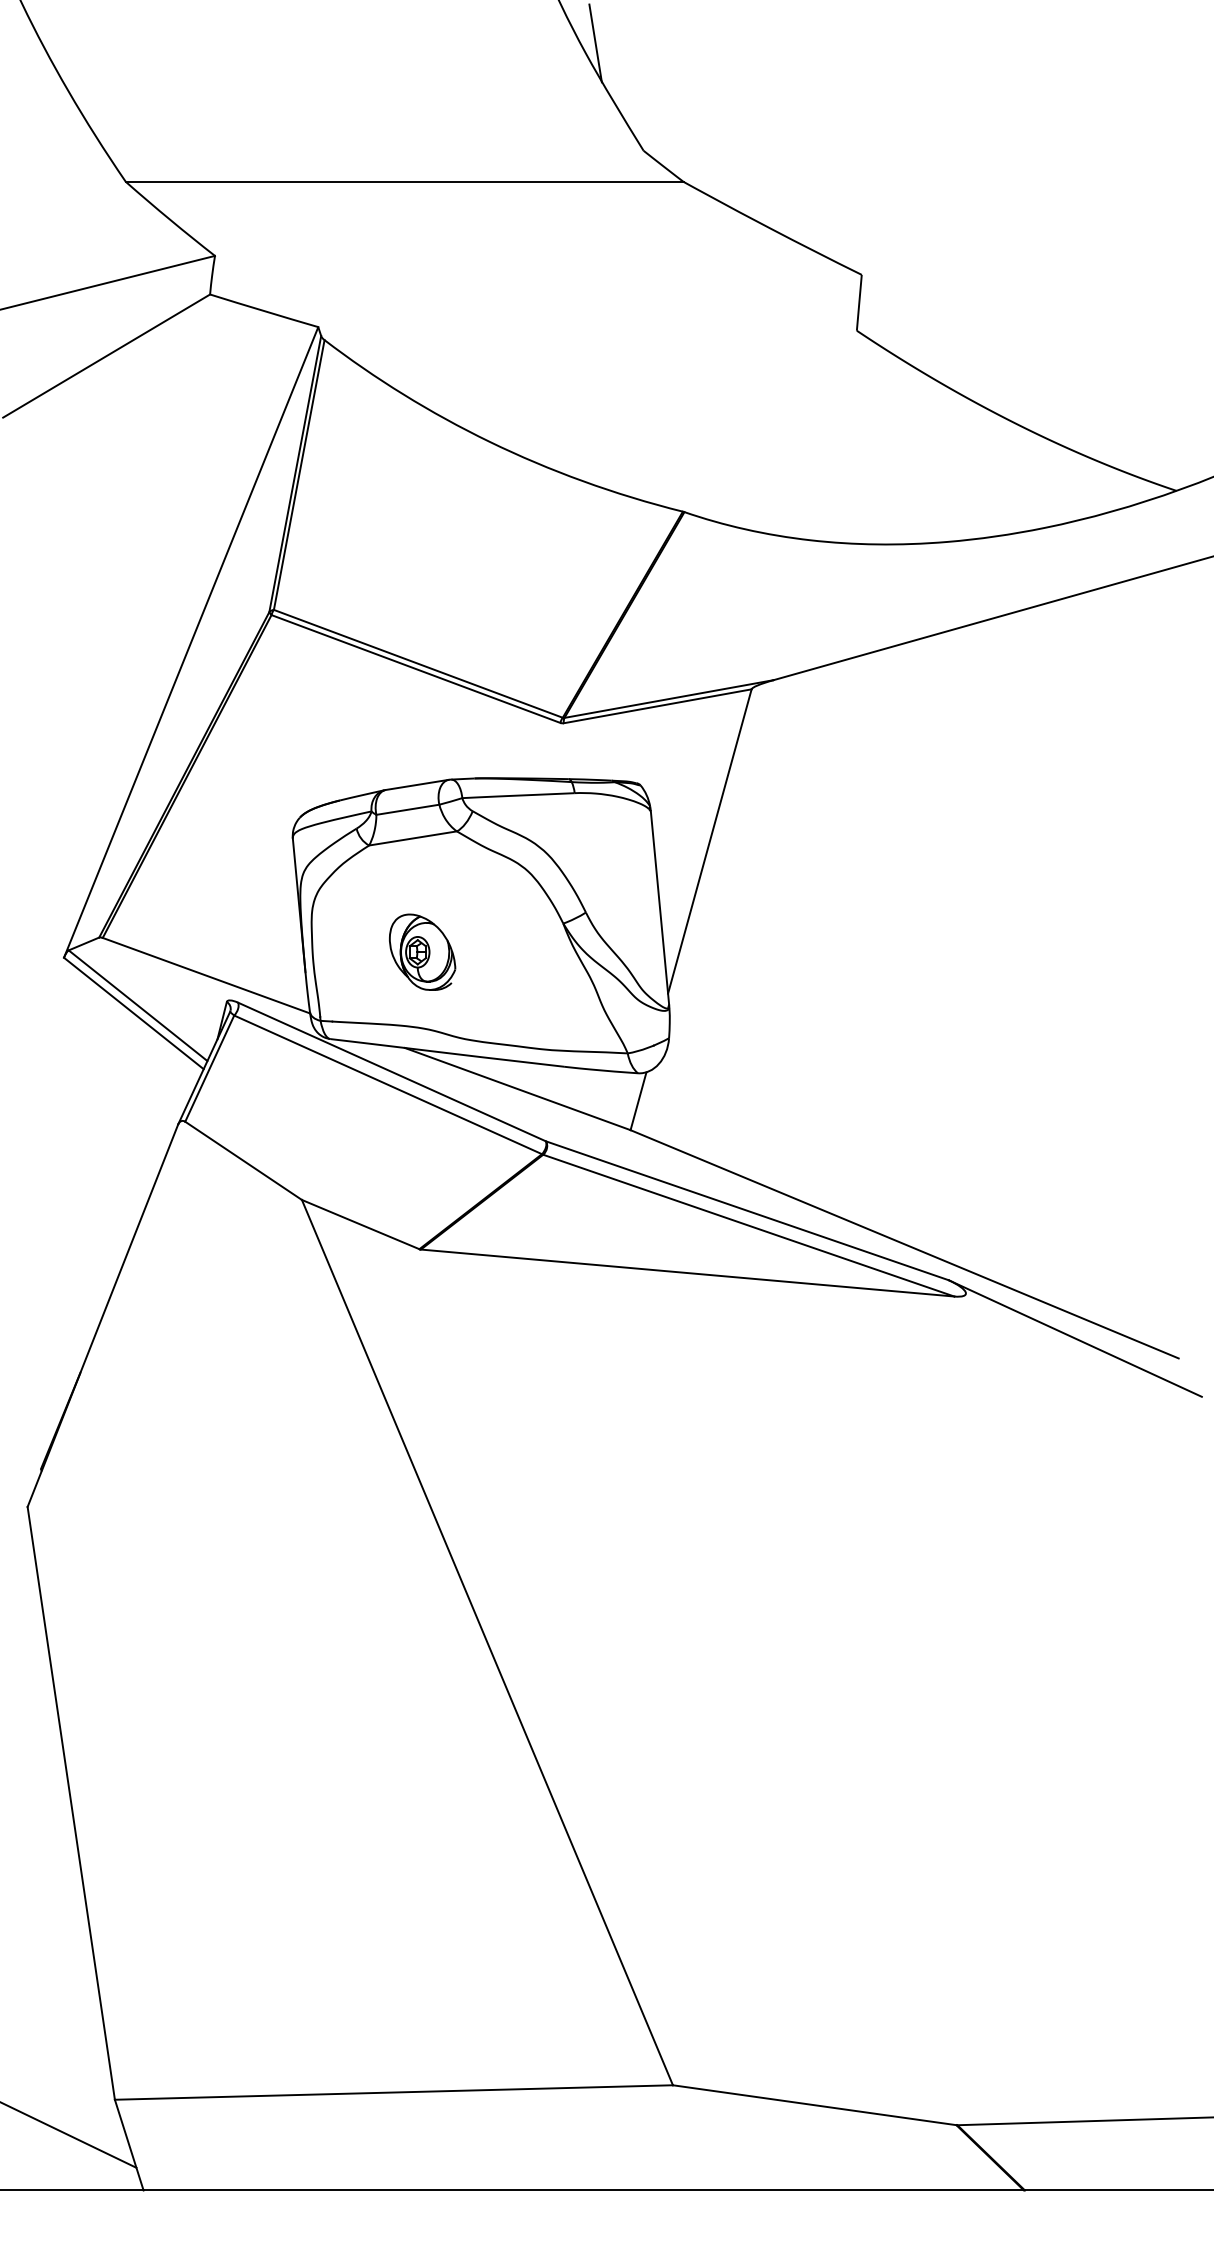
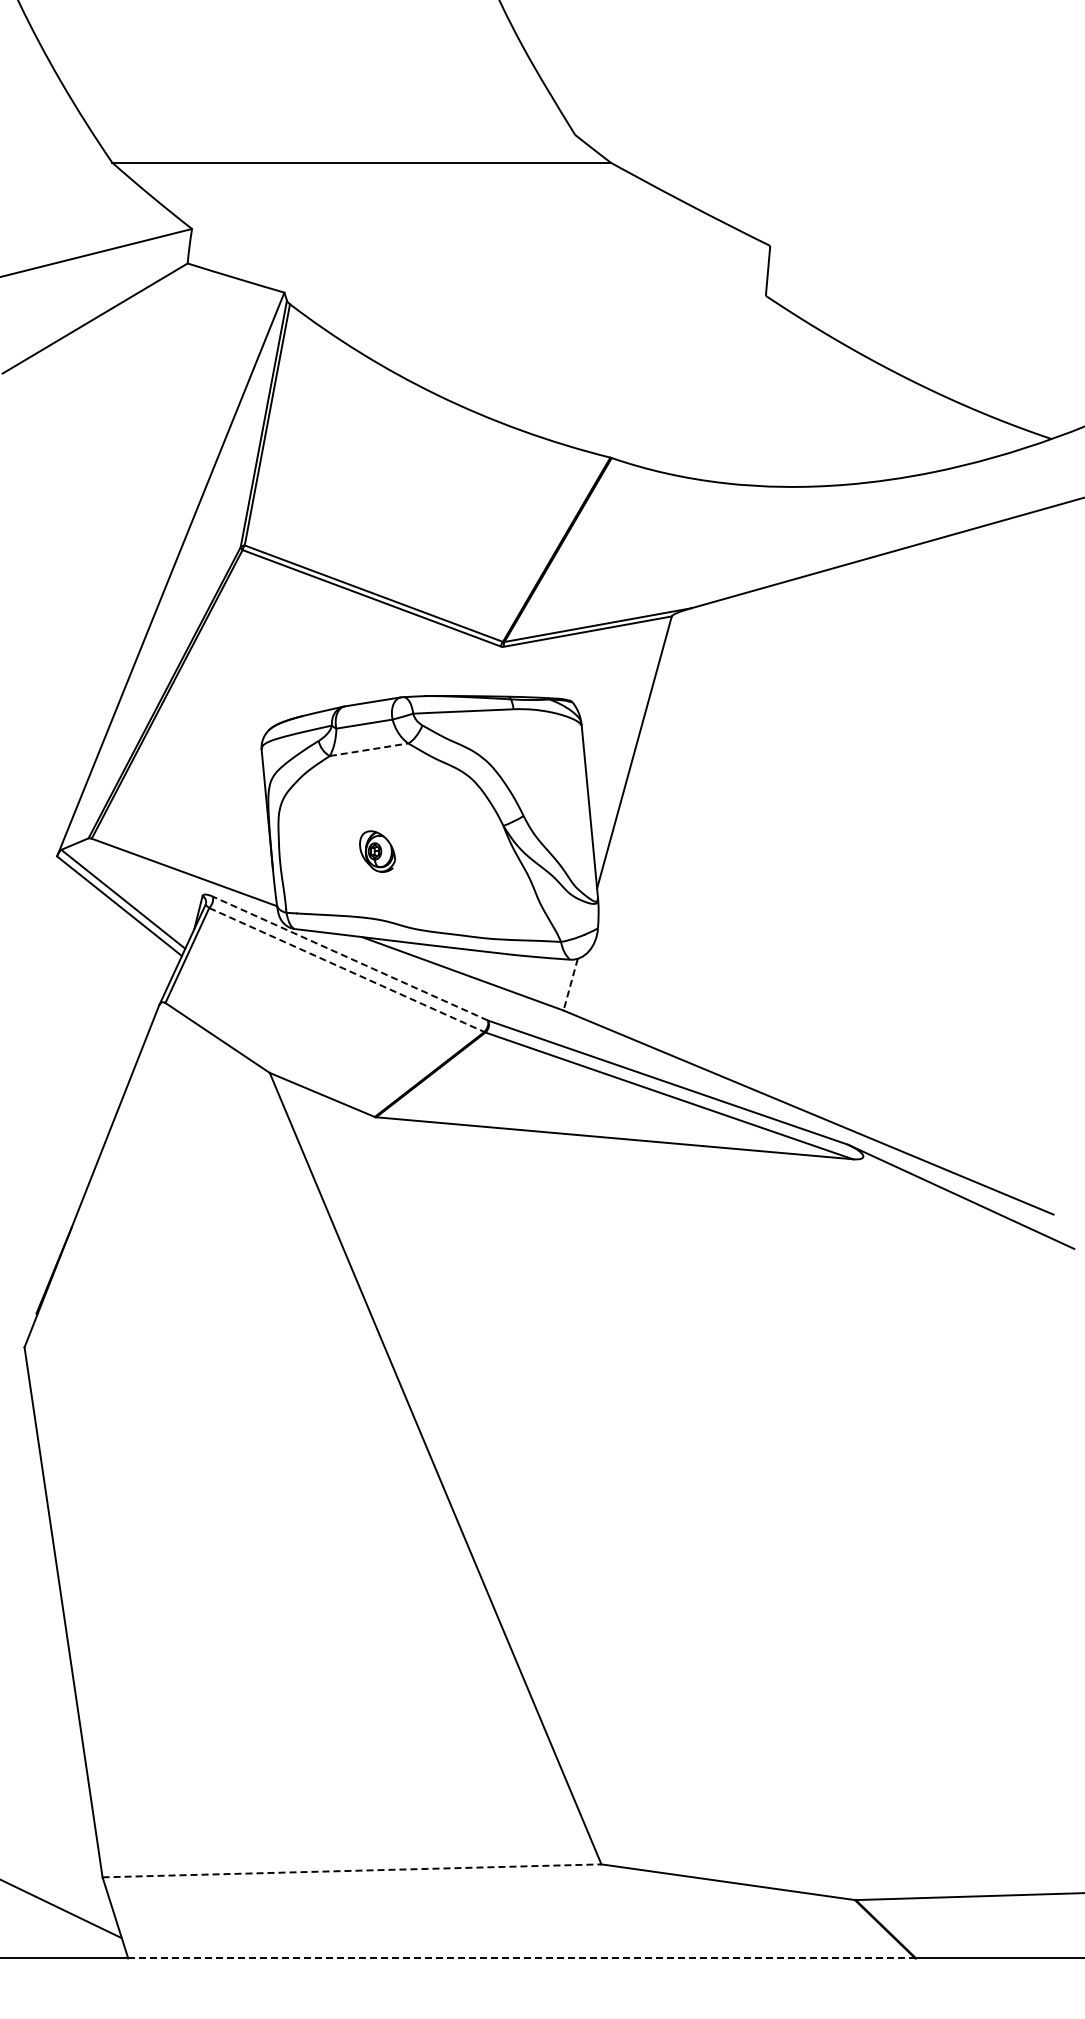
line: (594, 42) -> (531, 38), removed
line: (413, 838) -> (369, 749), solid -> dashed
part: (422, 952) -> (377, 851), size x0.6
line: (392, 1071) -> (350, 958), solid -> dashed
line: (387, 1085) -> (346, 970), solid -> dashed
line: (638, 1101) -> (570, 984), solid -> dashed
line: (394, 2092) -> (352, 1870), solid -> dashed
line: (583, 2190) -> (521, 1958), solid -> dashed

